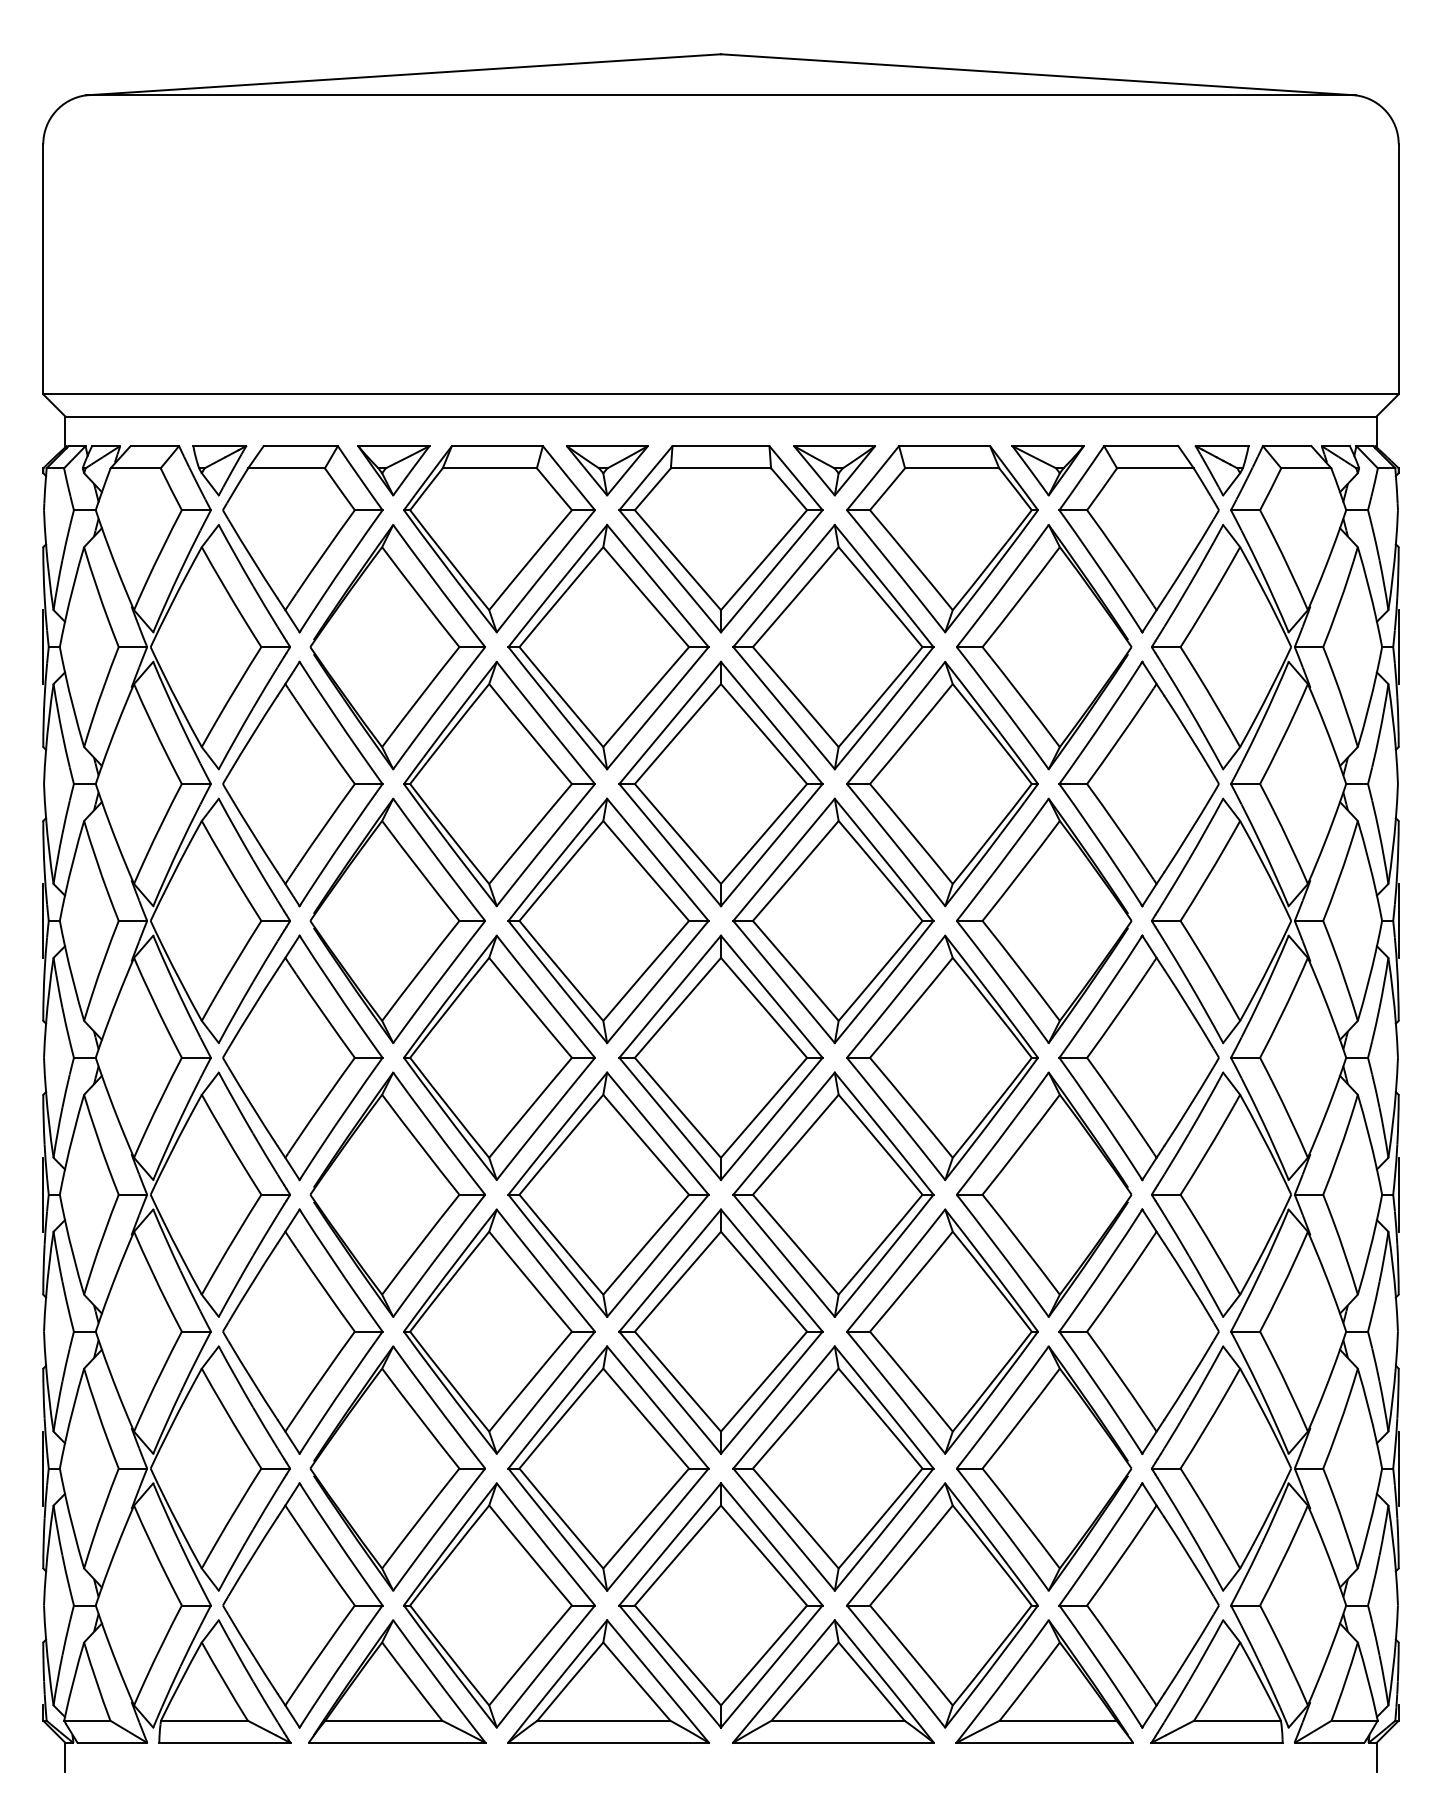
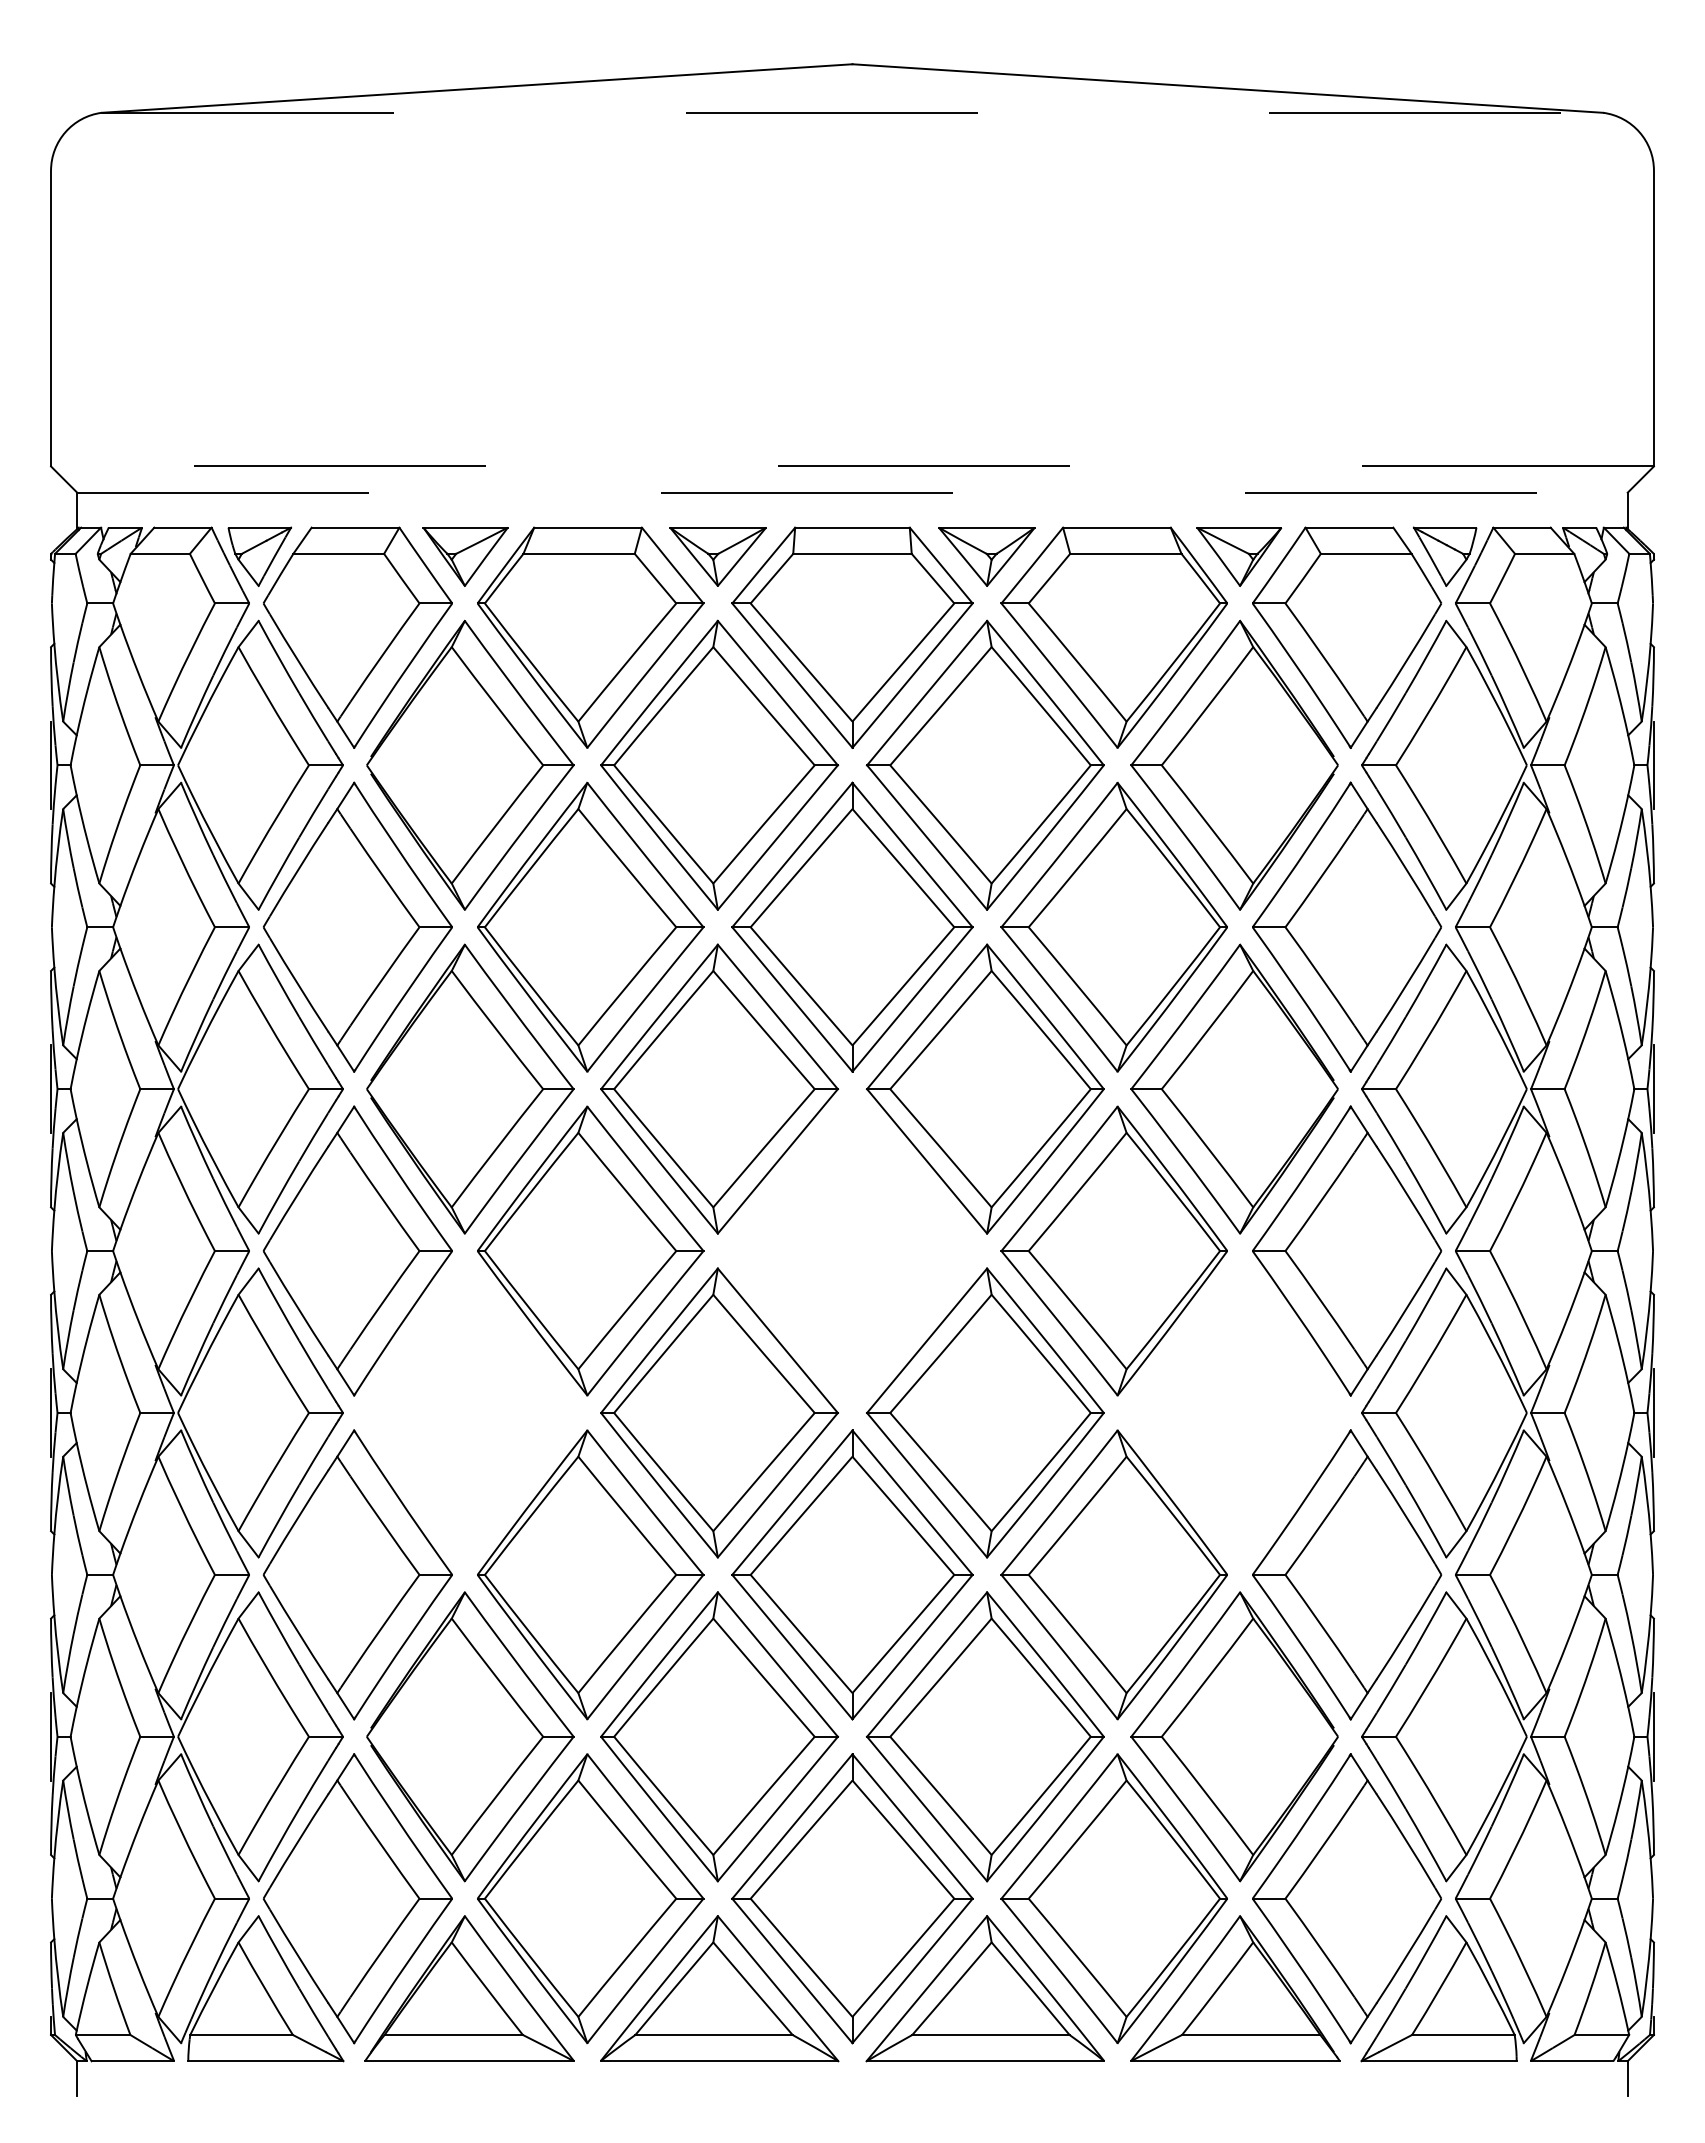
line: (721, 95) -> (852, 112), solid -> dashed
line: (721, 394) -> (852, 466), solid -> dashed
line: (721, 416) -> (852, 492), solid -> dashed
part: (721, 1057) -> (852, 1250), removed
part: (397, 1194) -> (470, 1412), removed
part: (1044, 1194) -> (1234, 1412), removed

